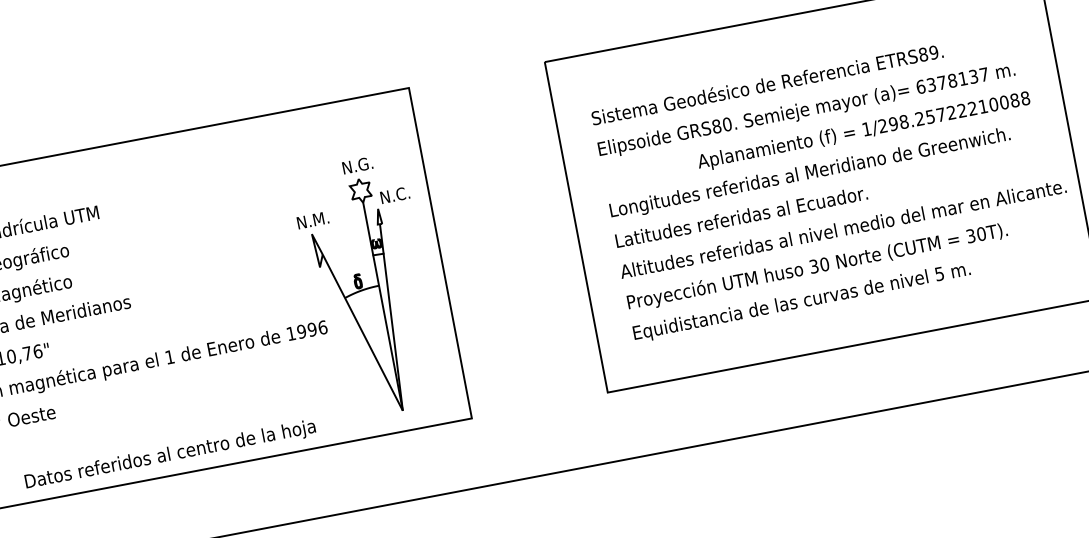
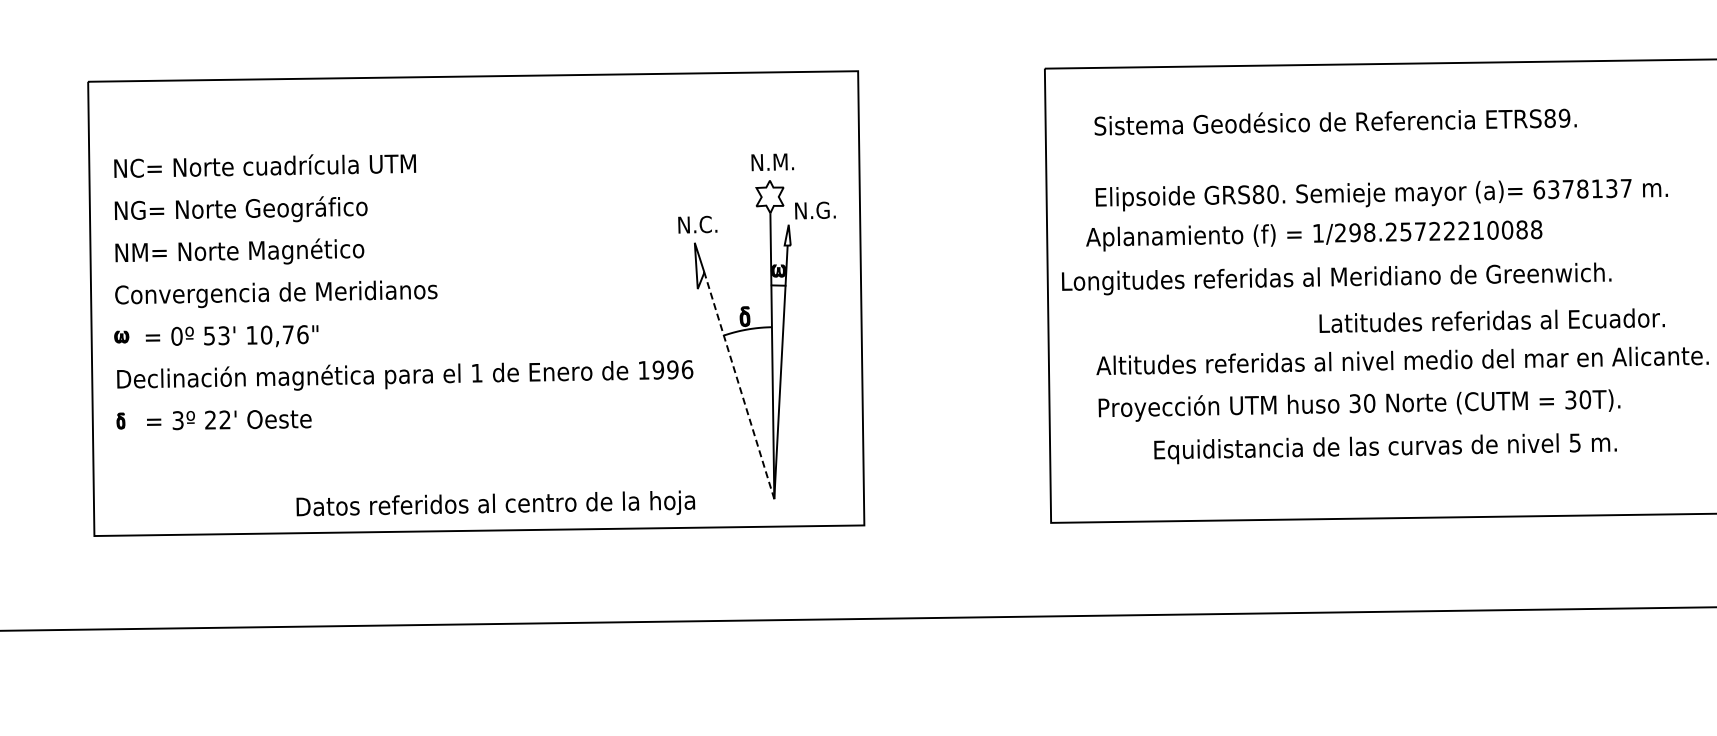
text: (767, 84) -> (1335, 121), moved
text: (864, 131) -> (1314, 235), moved
text: (366, 163) -> (783, 161), N.G. -> N.M.
text: (809, 173) -> (1336, 278), moved
text: (405, 193) -> (829, 210), N.C. -> N.G.
text: (741, 216) -> (1491, 320), moved
text: (320, 218) -> (709, 224), N.M. -> N.C.
text: (801, 302) -> (1385, 448), moved
line: (362, 332) -> (739, 385), solid -> dashed
text: (169, 453) -> (495, 503), moved

